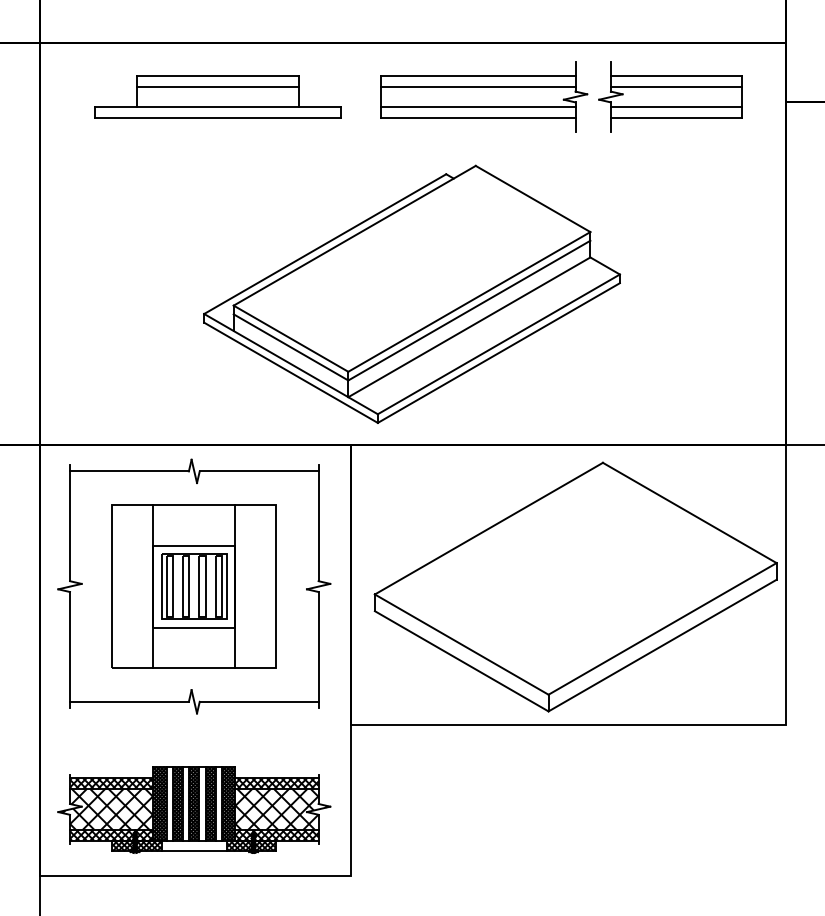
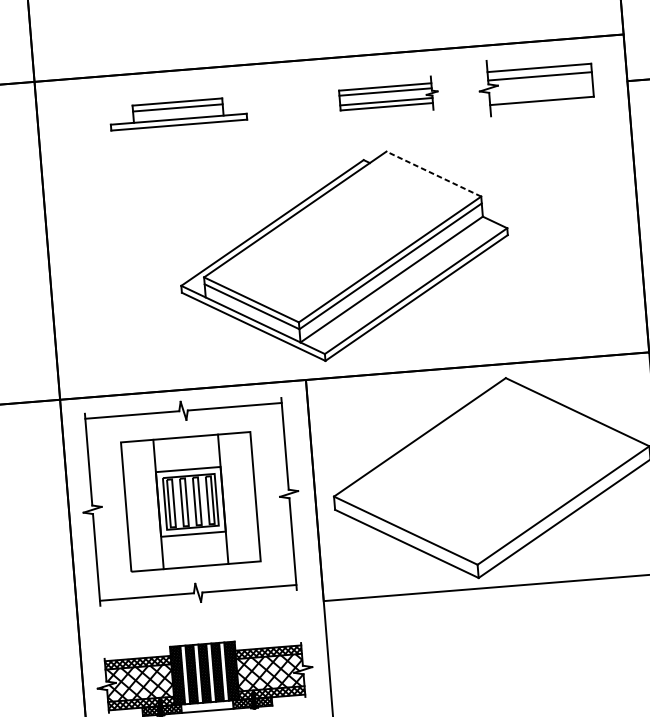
part: (217, 96) -> (178, 113), size x0.7
part: (484, 96) -> (388, 96), size x0.6
line: (676, 107) -> (541, 92), removed
line: (532, 198) -> (433, 173), solid -> dashed

